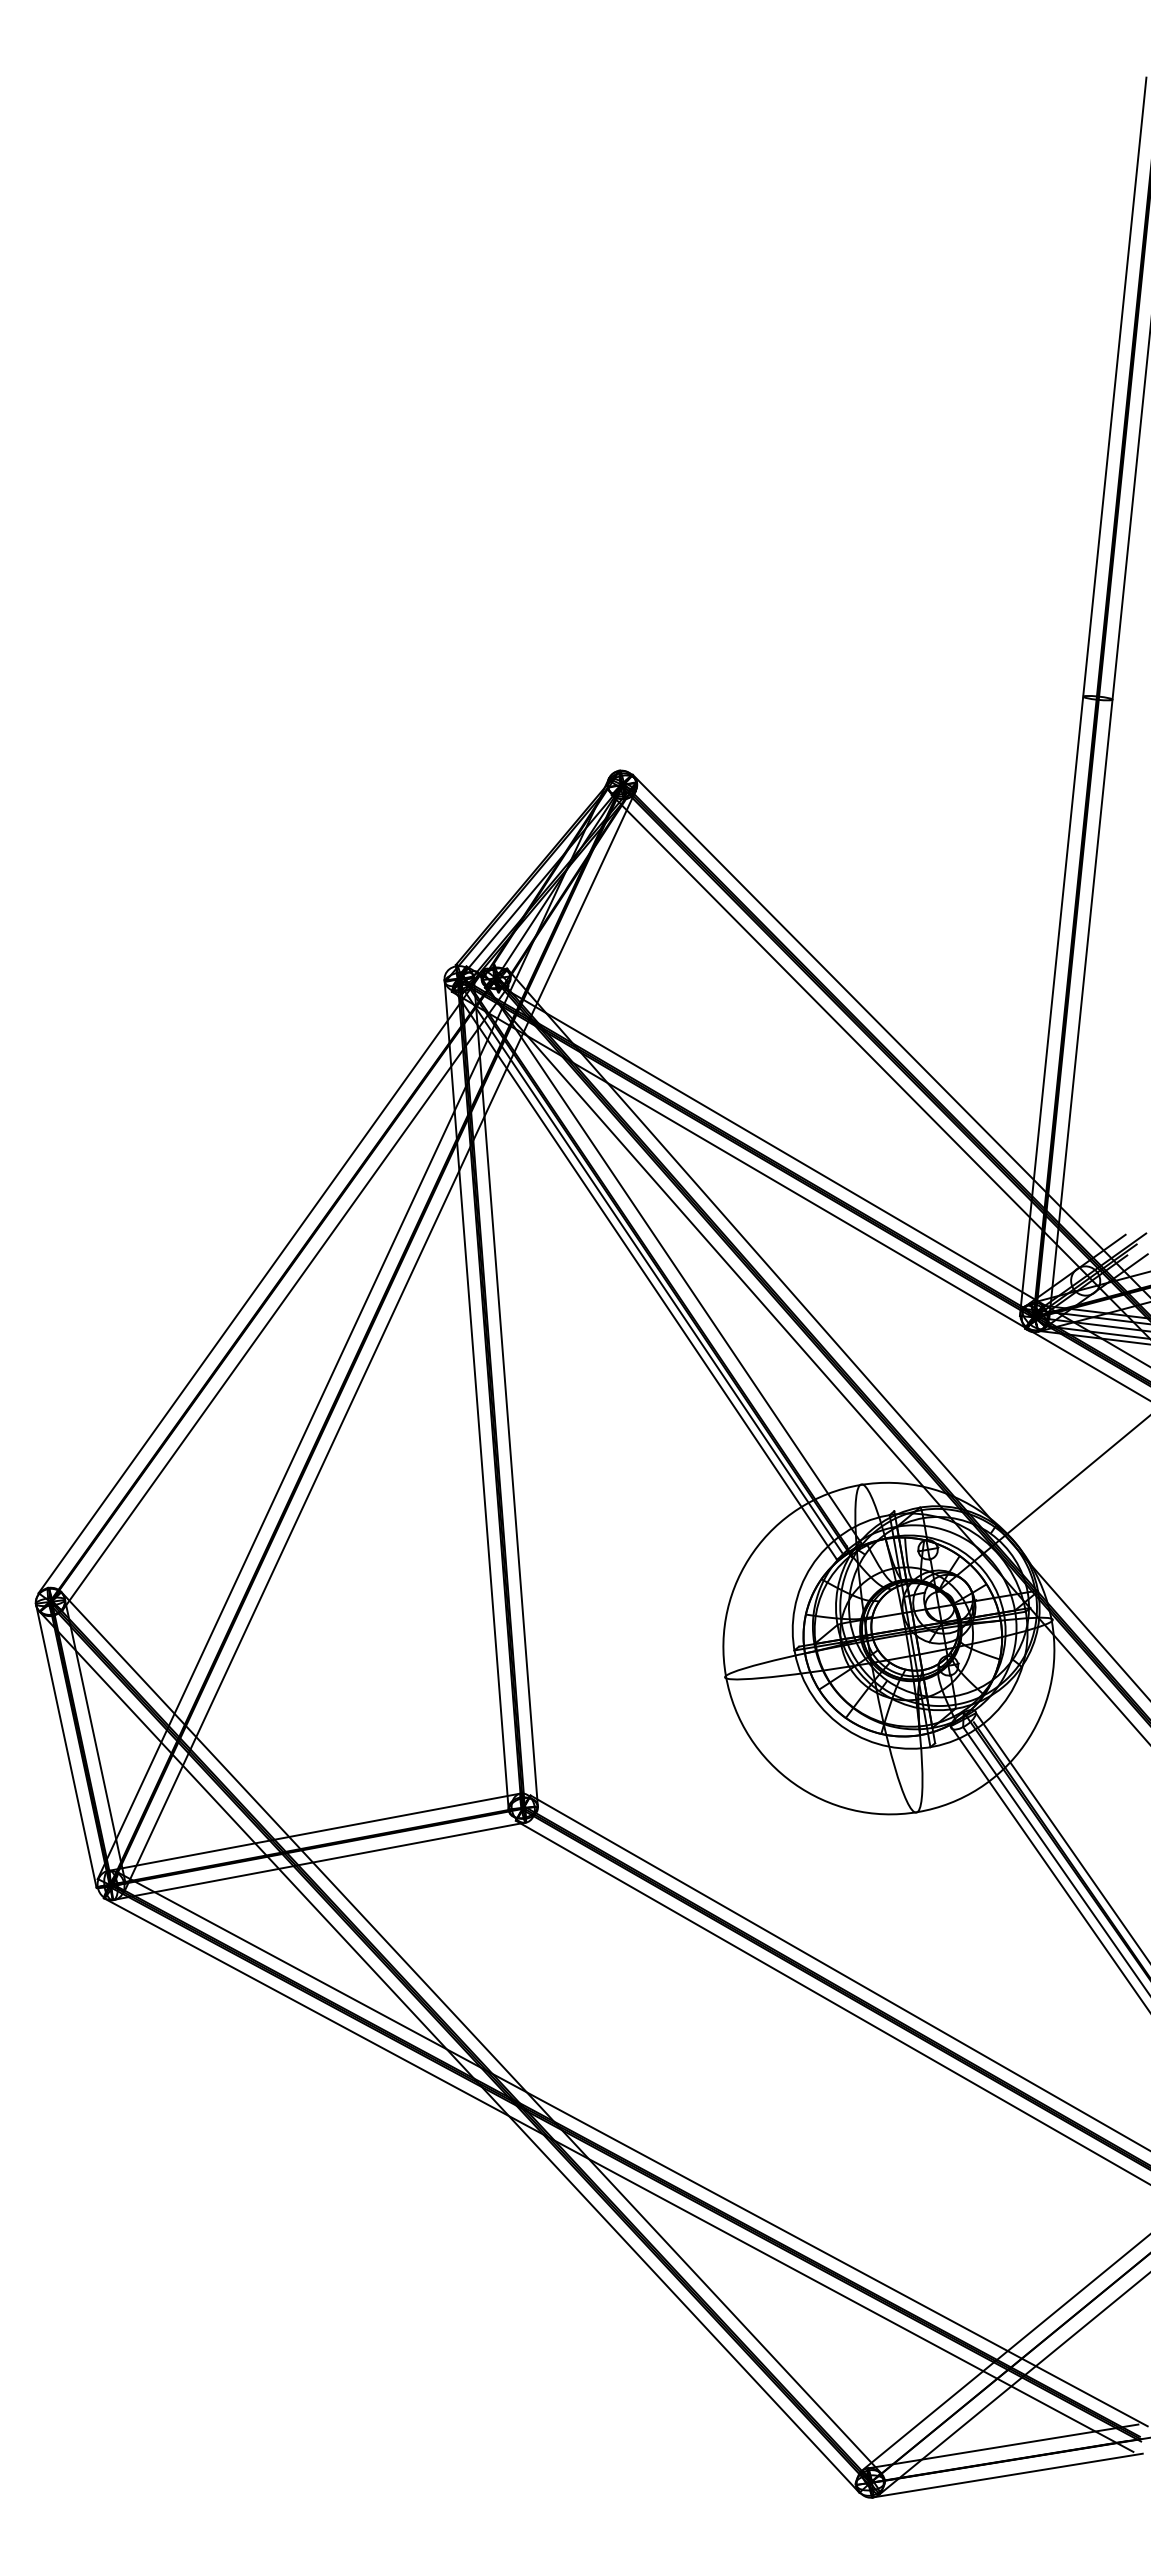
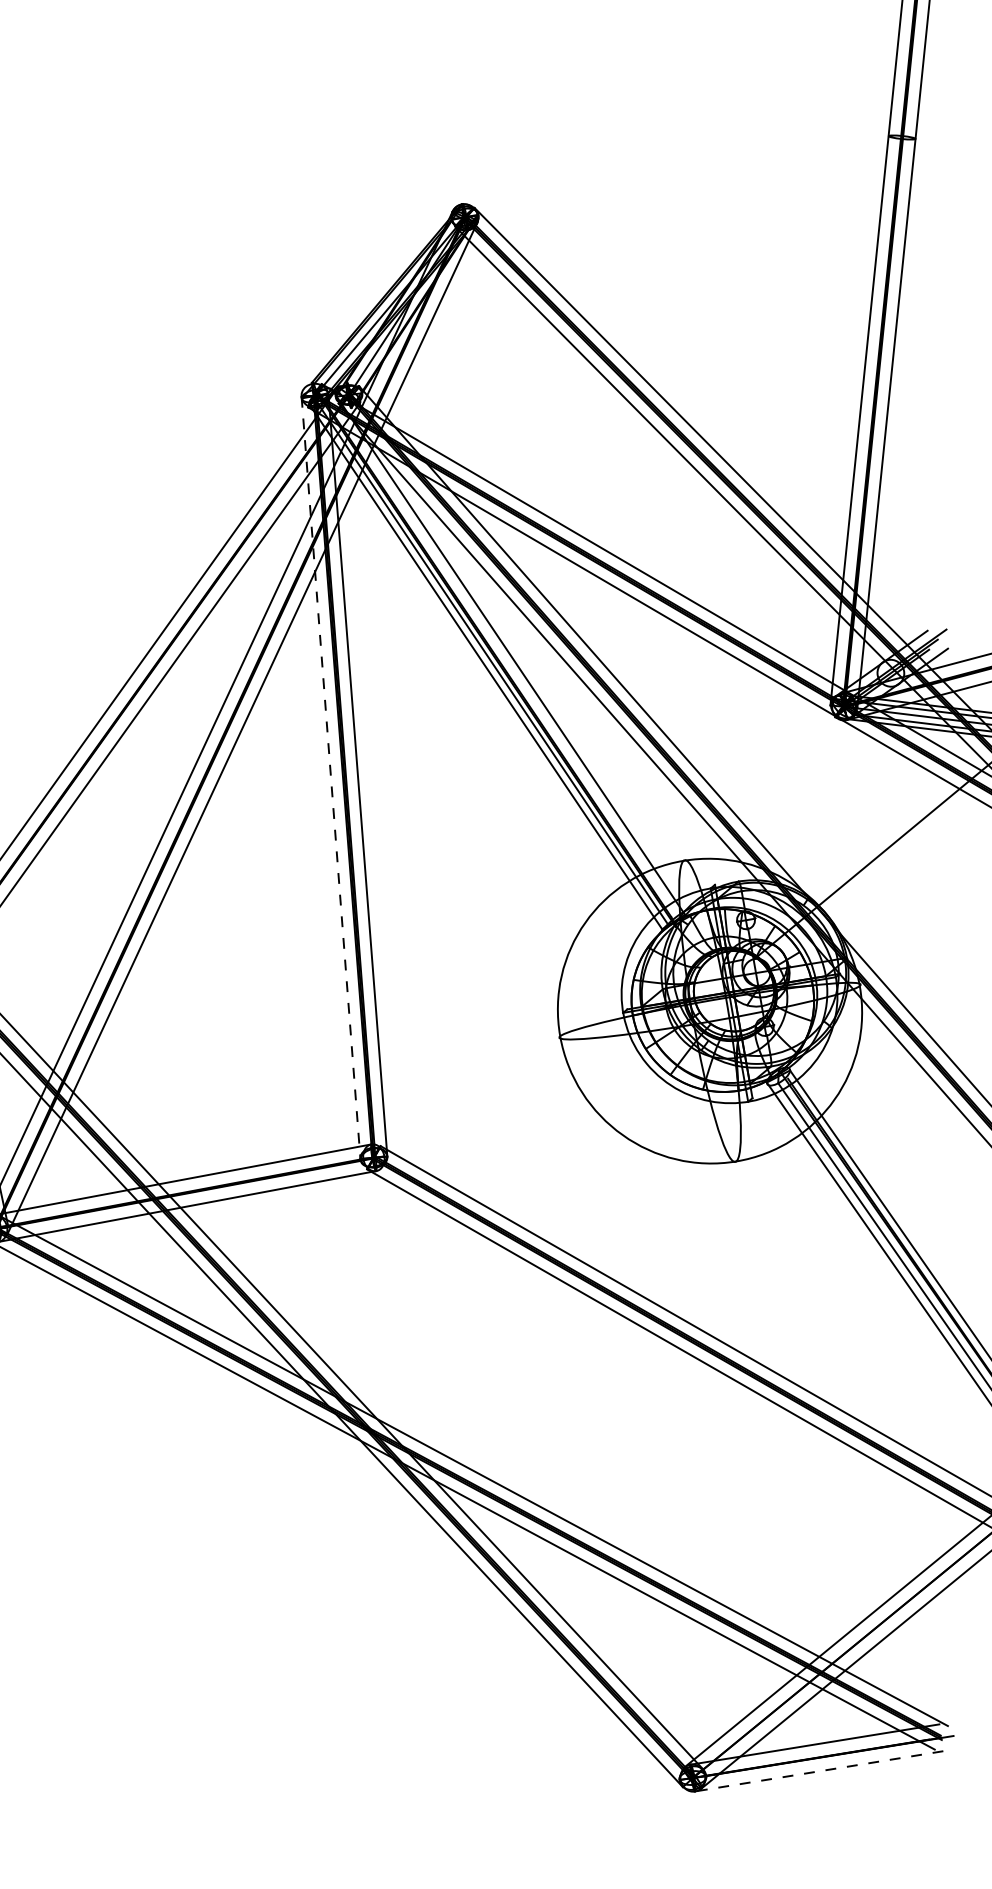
line: (476, 1394) -> (330, 777), solid -> dashed
line: (1007, 2475) -> (819, 1771), solid -> dashed

